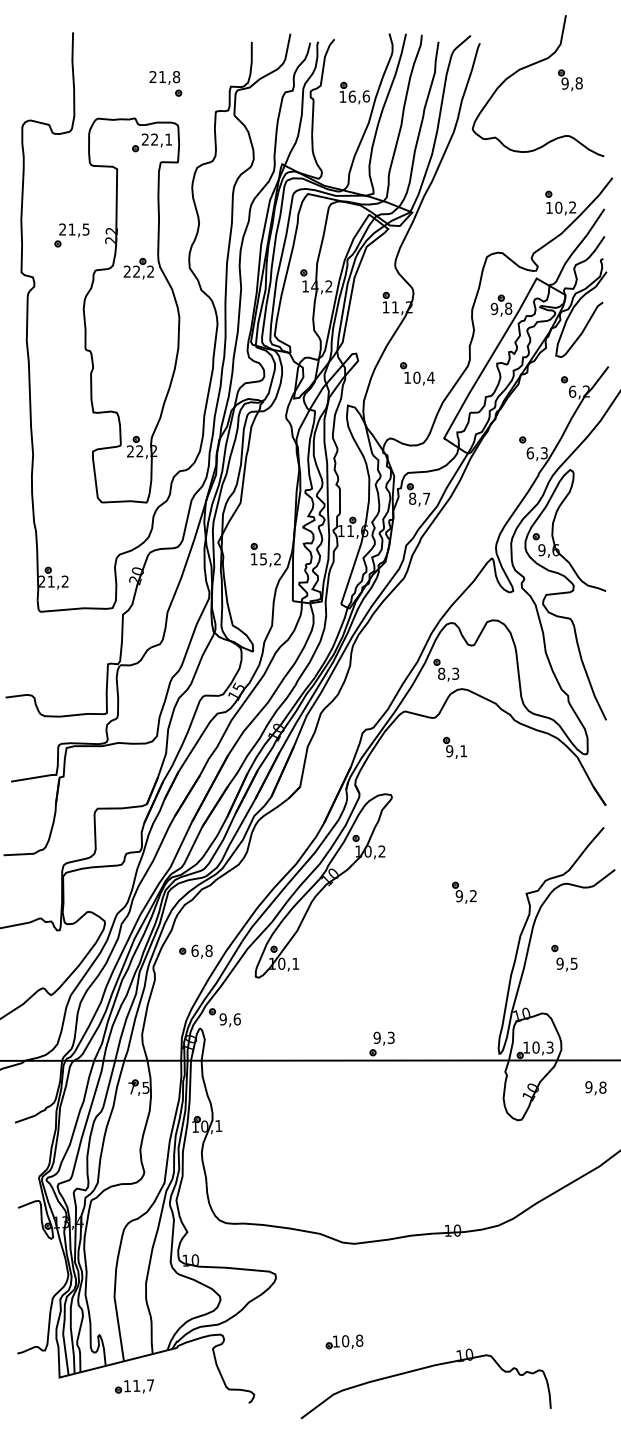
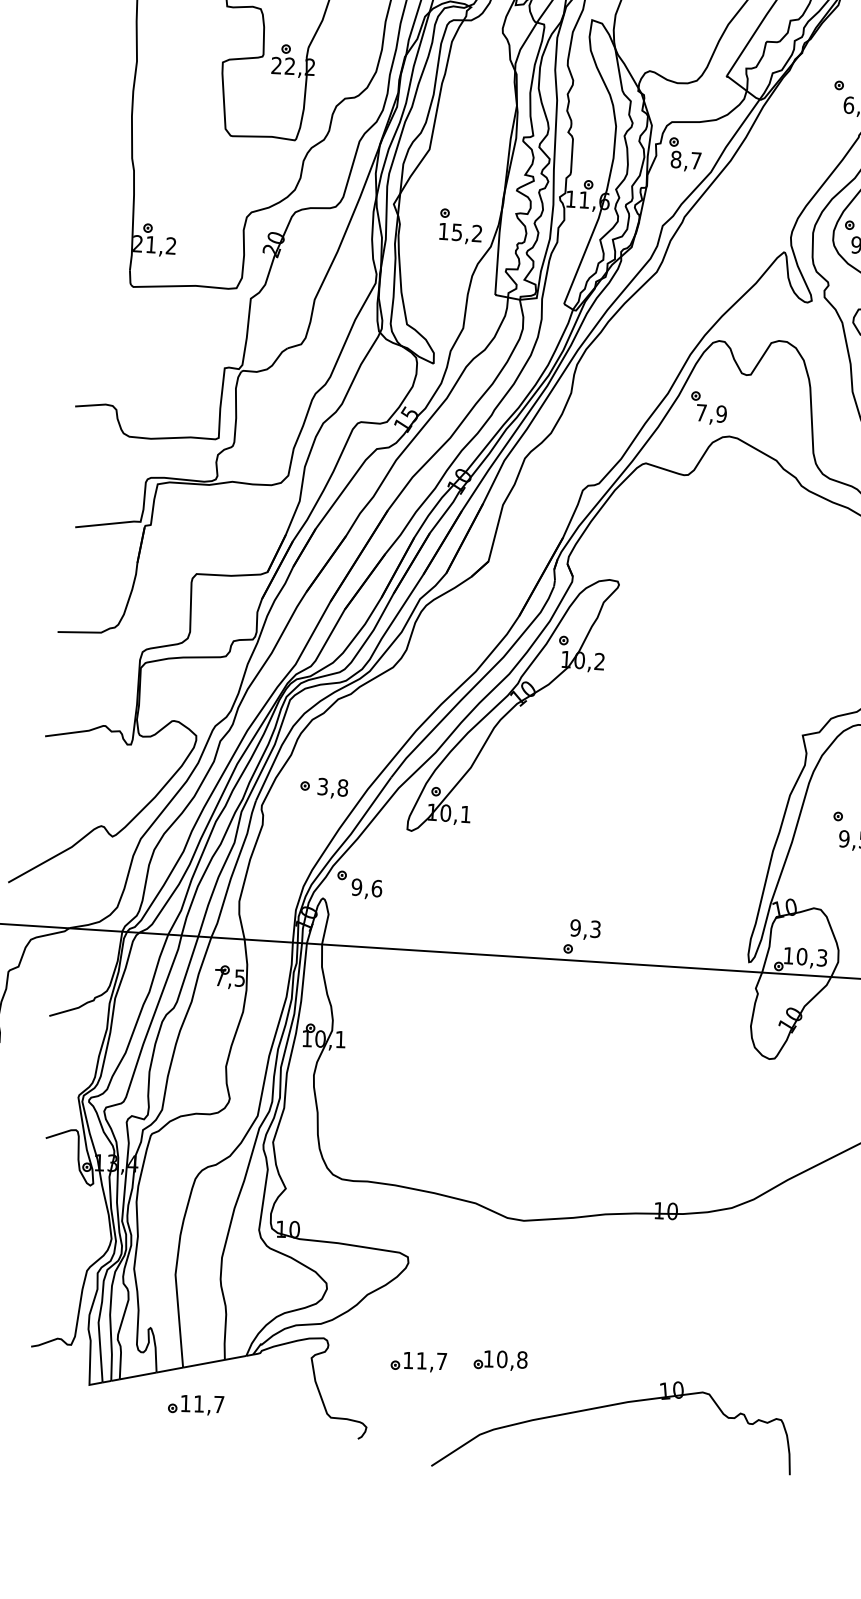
text: (448, 673) -> (711, 412), 8,3 -> 7,9
part: (454, 747) -> (713, 519), removed
part: (464, 892) -> (714, 727), removed
text: (194, 950) -> (322, 786), 6,8 -> 3,8
part: (287, 1346) -> (418, 1361), added

